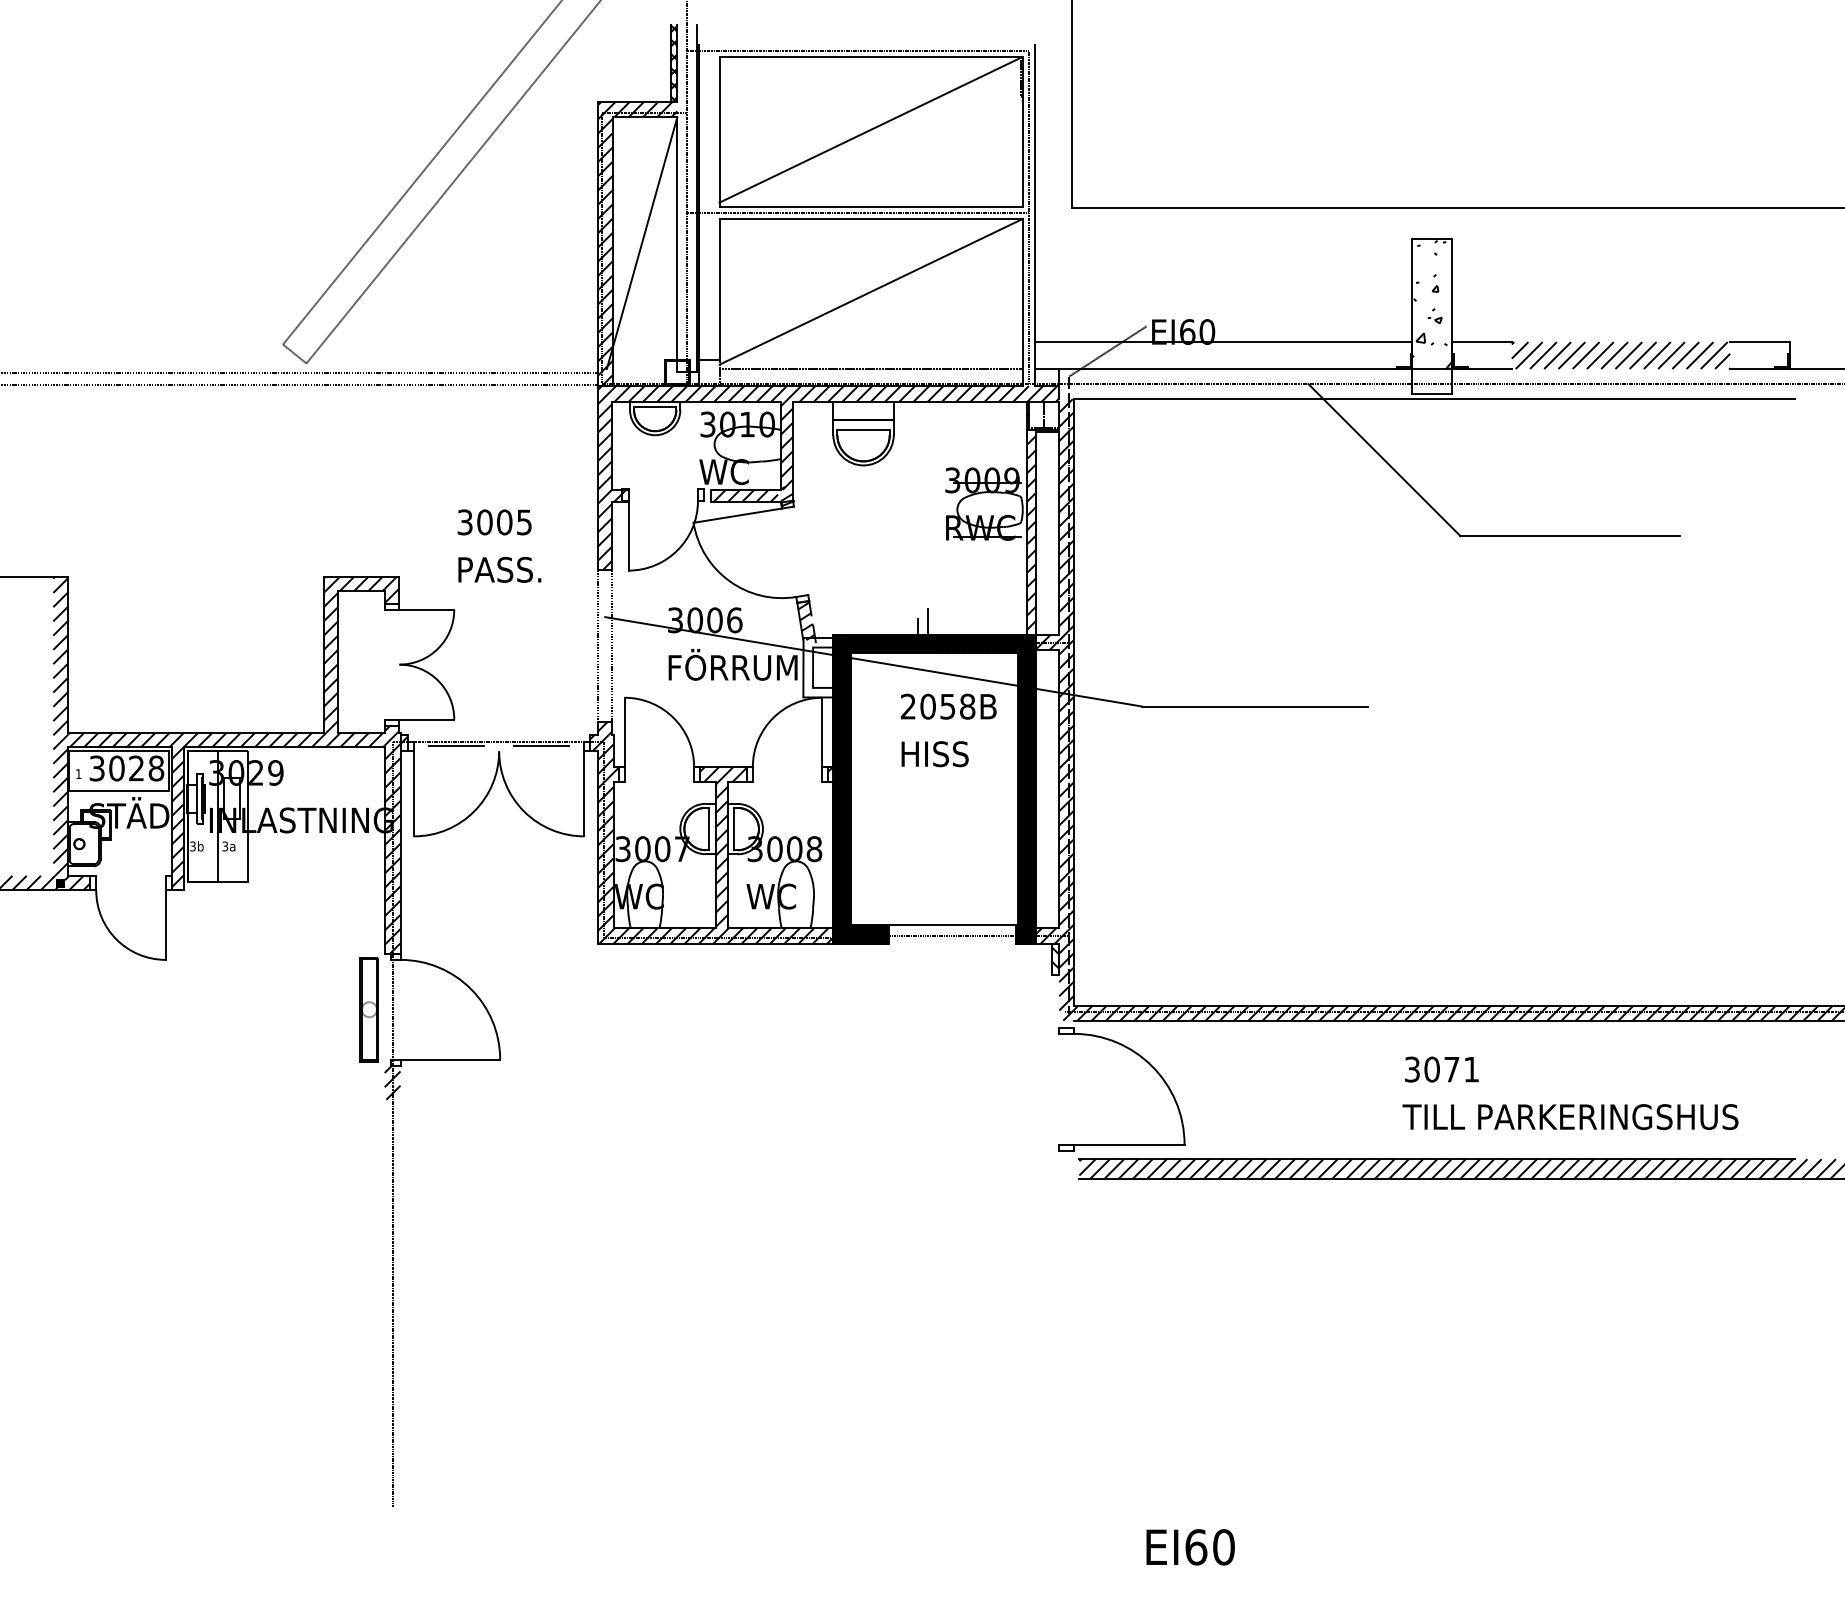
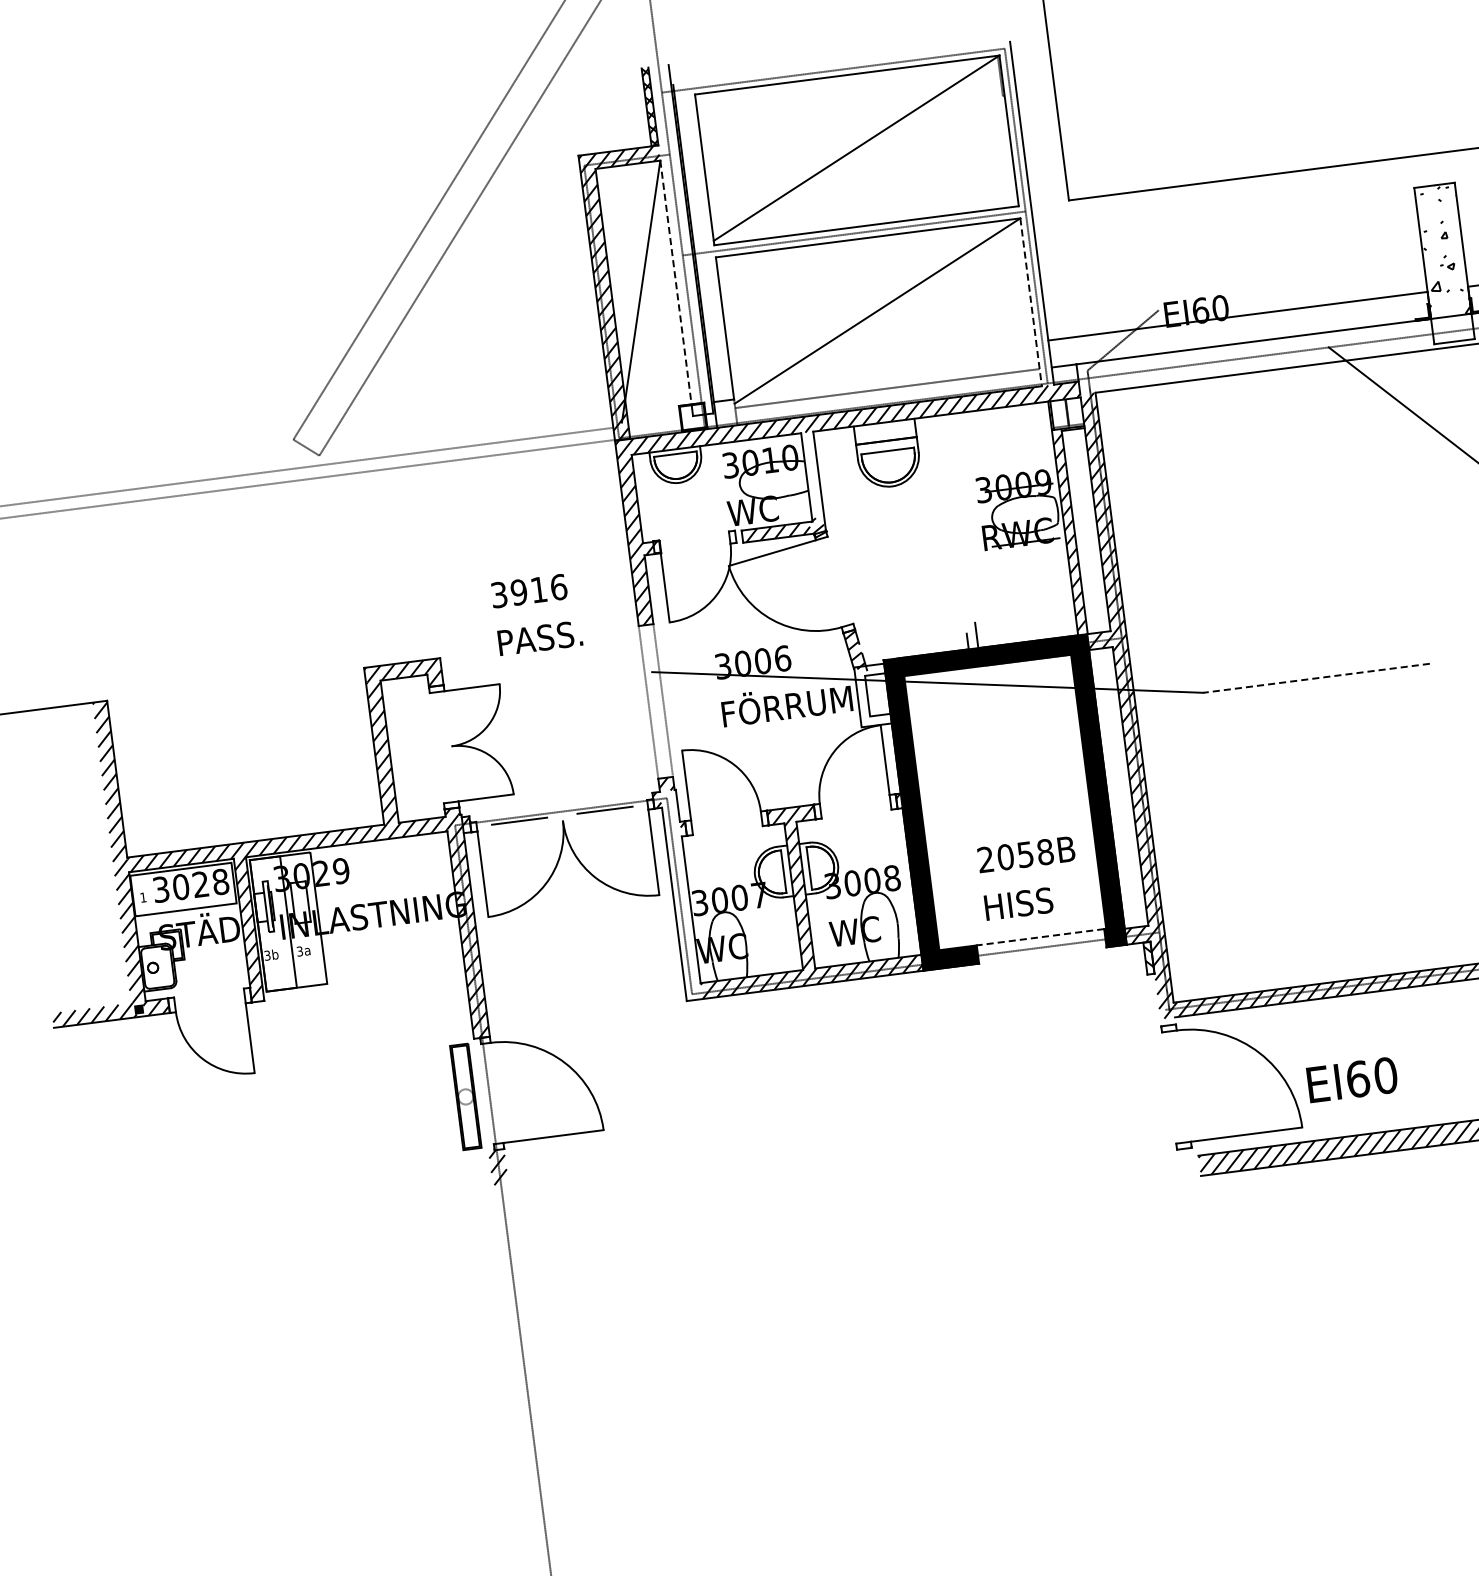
line: (677, 239) -> (676, 283), solid -> dashed
line: (1022, 302) -> (1031, 302), solid -> dashed
hatch: (787, 448) -> (813, 479), removed
text: (504, 522) -> (538, 589), 3005 -> 3916
line: (1254, 706) -> (1316, 678), solid -> dashed
text: (948, 730) -> (1029, 878), moved
hatch: (605, 839) -> (681, 895), removed
line: (951, 925) -> (1039, 937), solid -> dashed
text: (1190, 1547) -> (1352, 1080), moved

